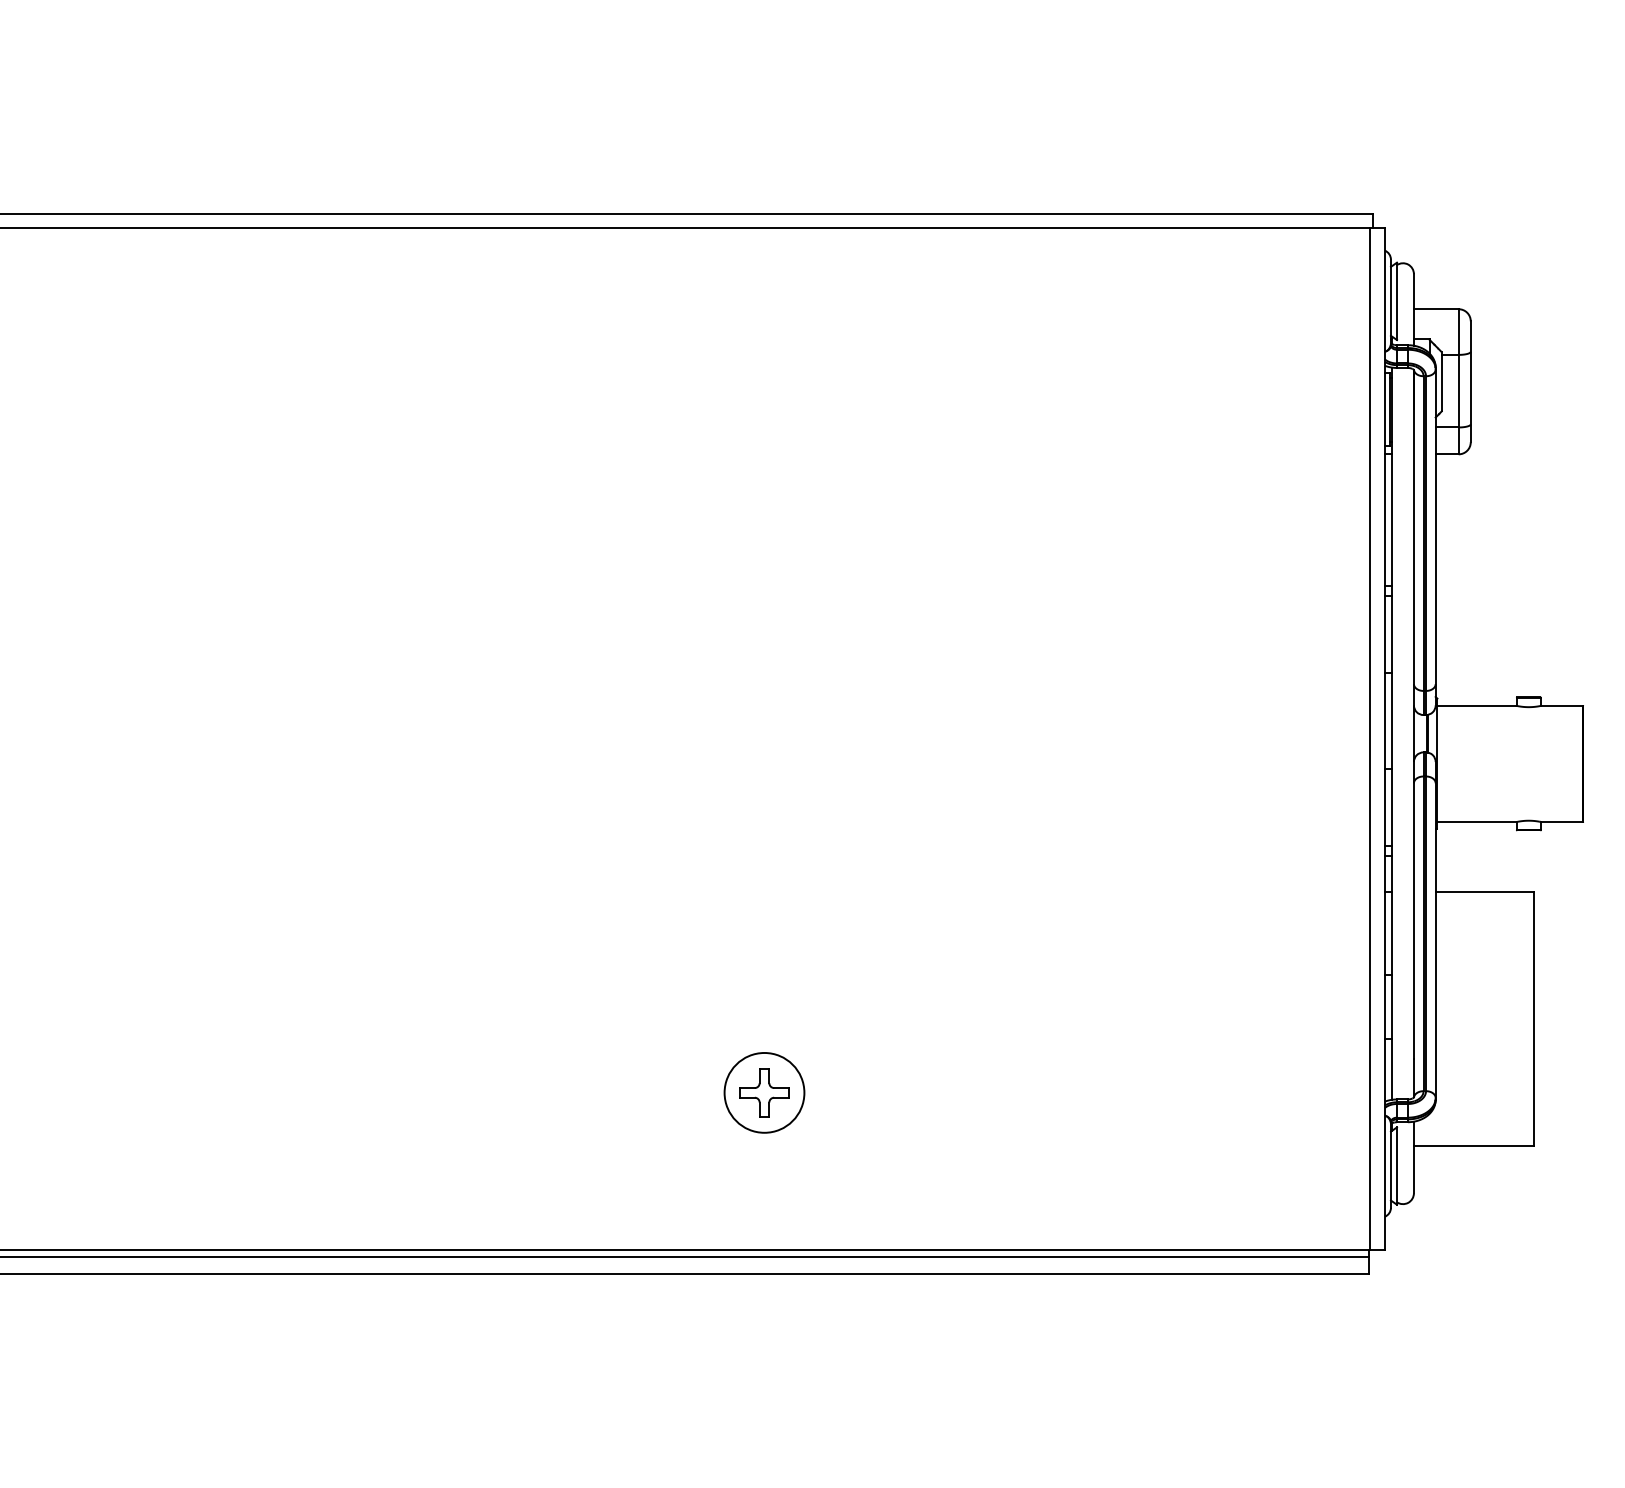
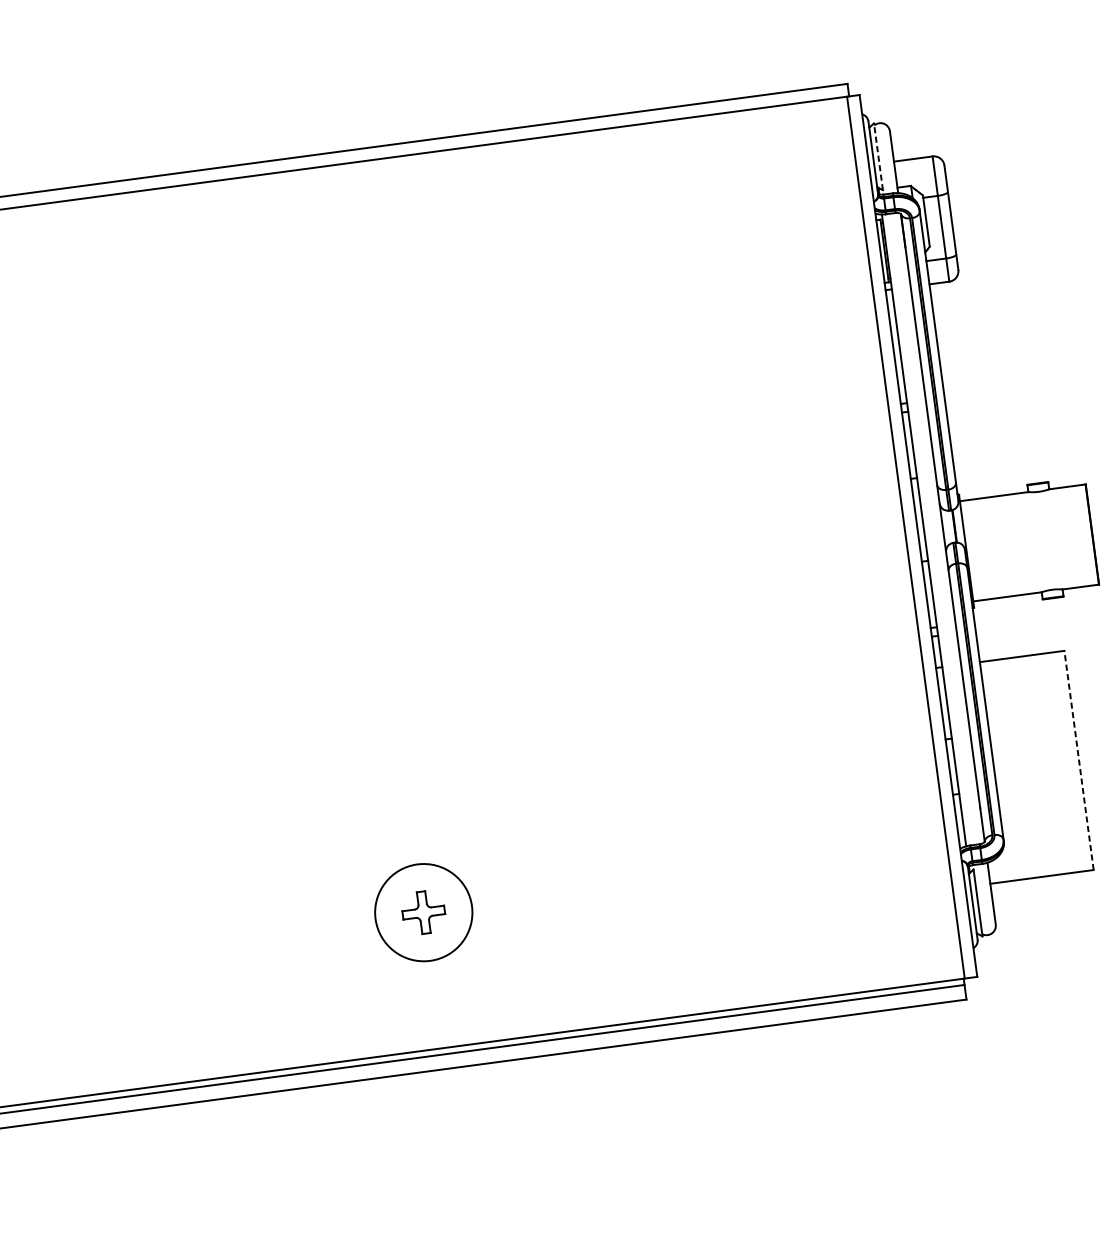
line: (1397, 301) -> (878, 156), solid -> dashed
line: (1533, 1019) -> (1078, 760), solid -> dashed
circle: (764, 1092) -> (423, 912), size x1.4

